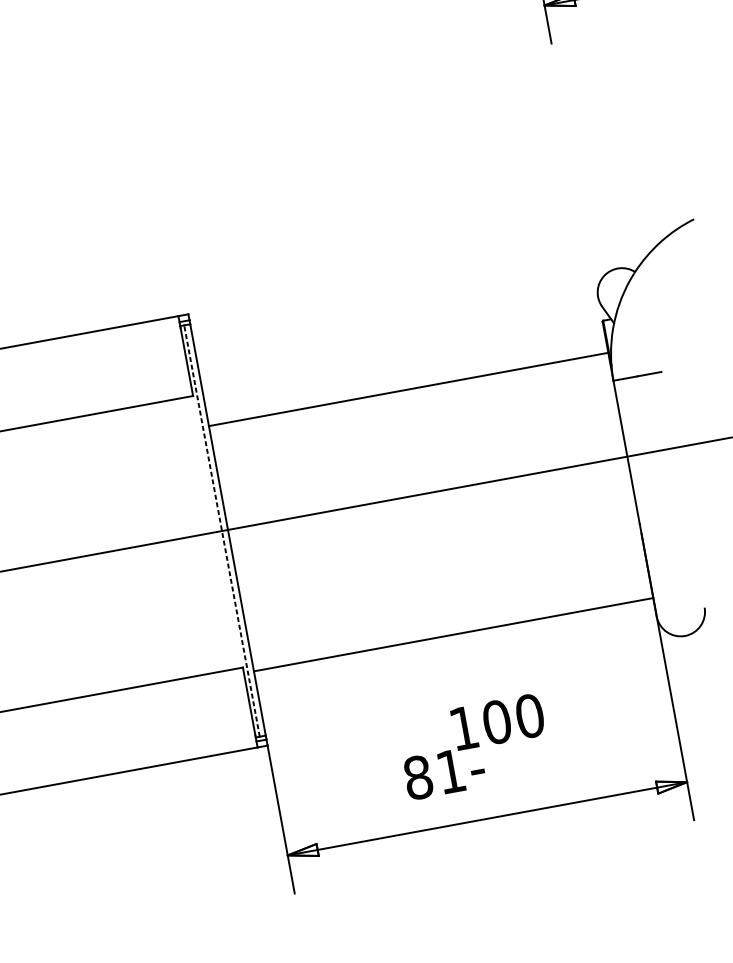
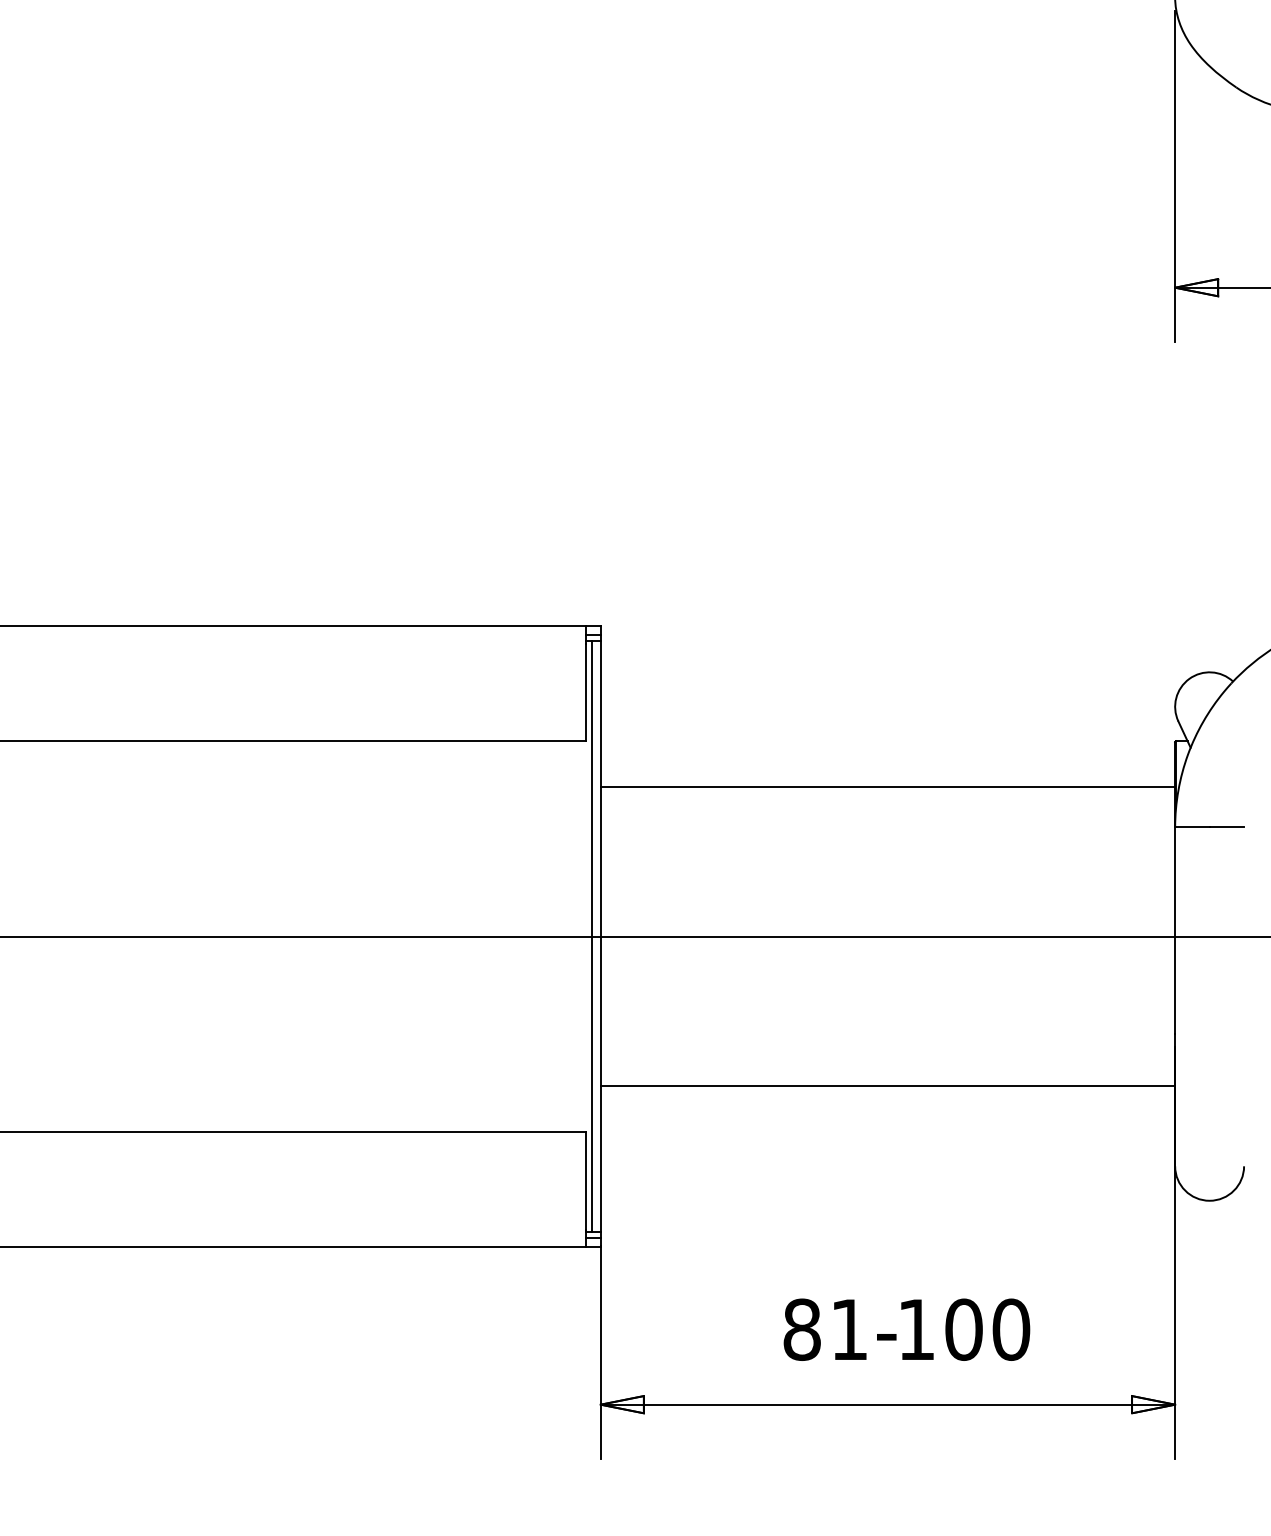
line: (222, 530) -> (592, 936), dashed -> solid
line: (453, 634) -> (887, 1085), moved
text: (498, 721) -> (965, 1329), moved

